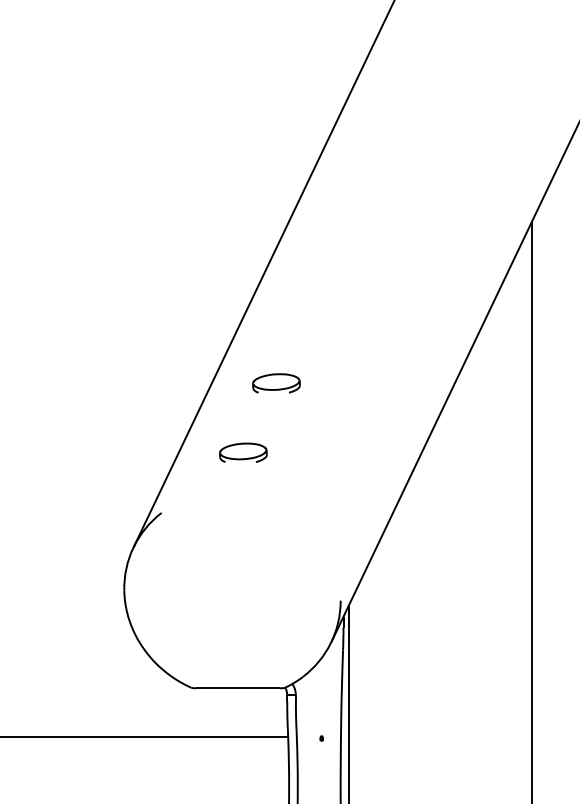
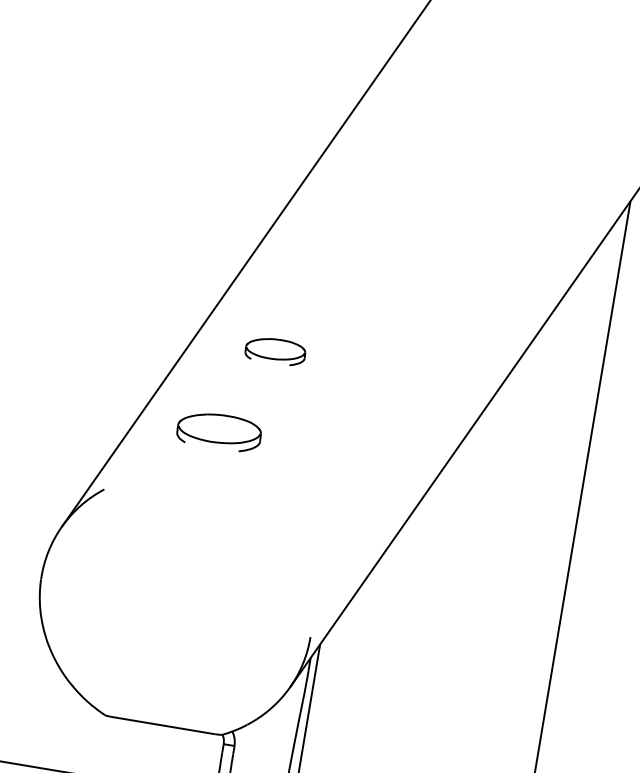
part: (243, 452) -> (219, 430), size x1.4

